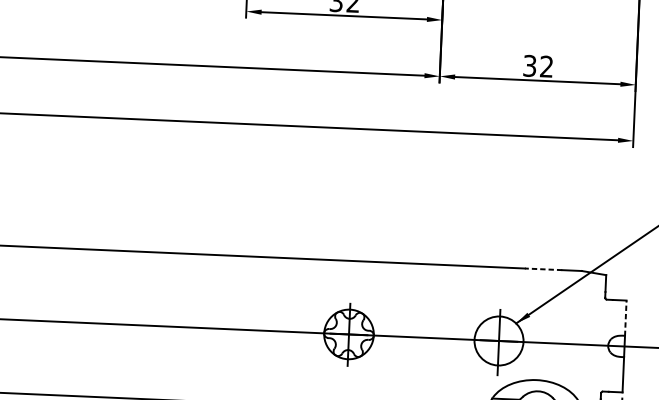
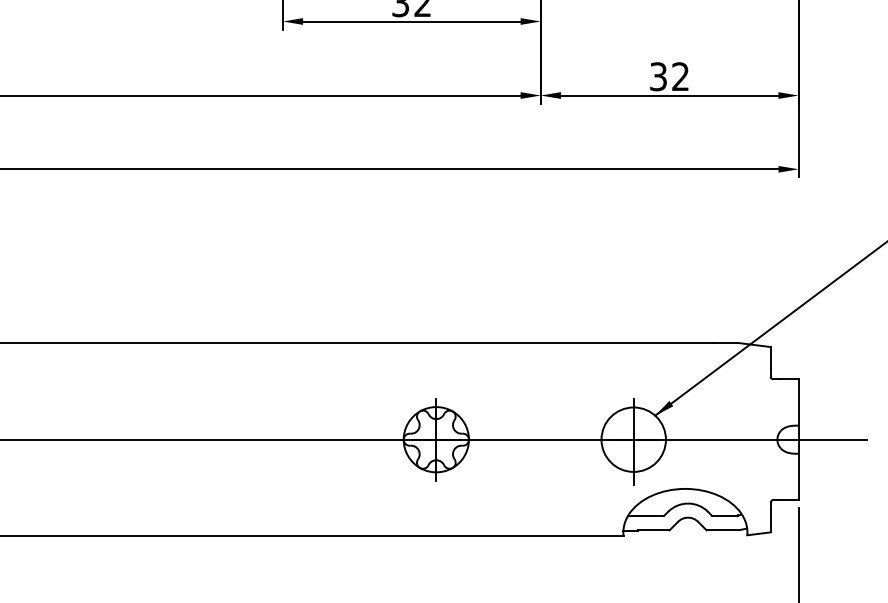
line: (543, 269) -> (688, 343), dashed -> solid
line: (625, 318) -> (798, 402), dashed -> solid

